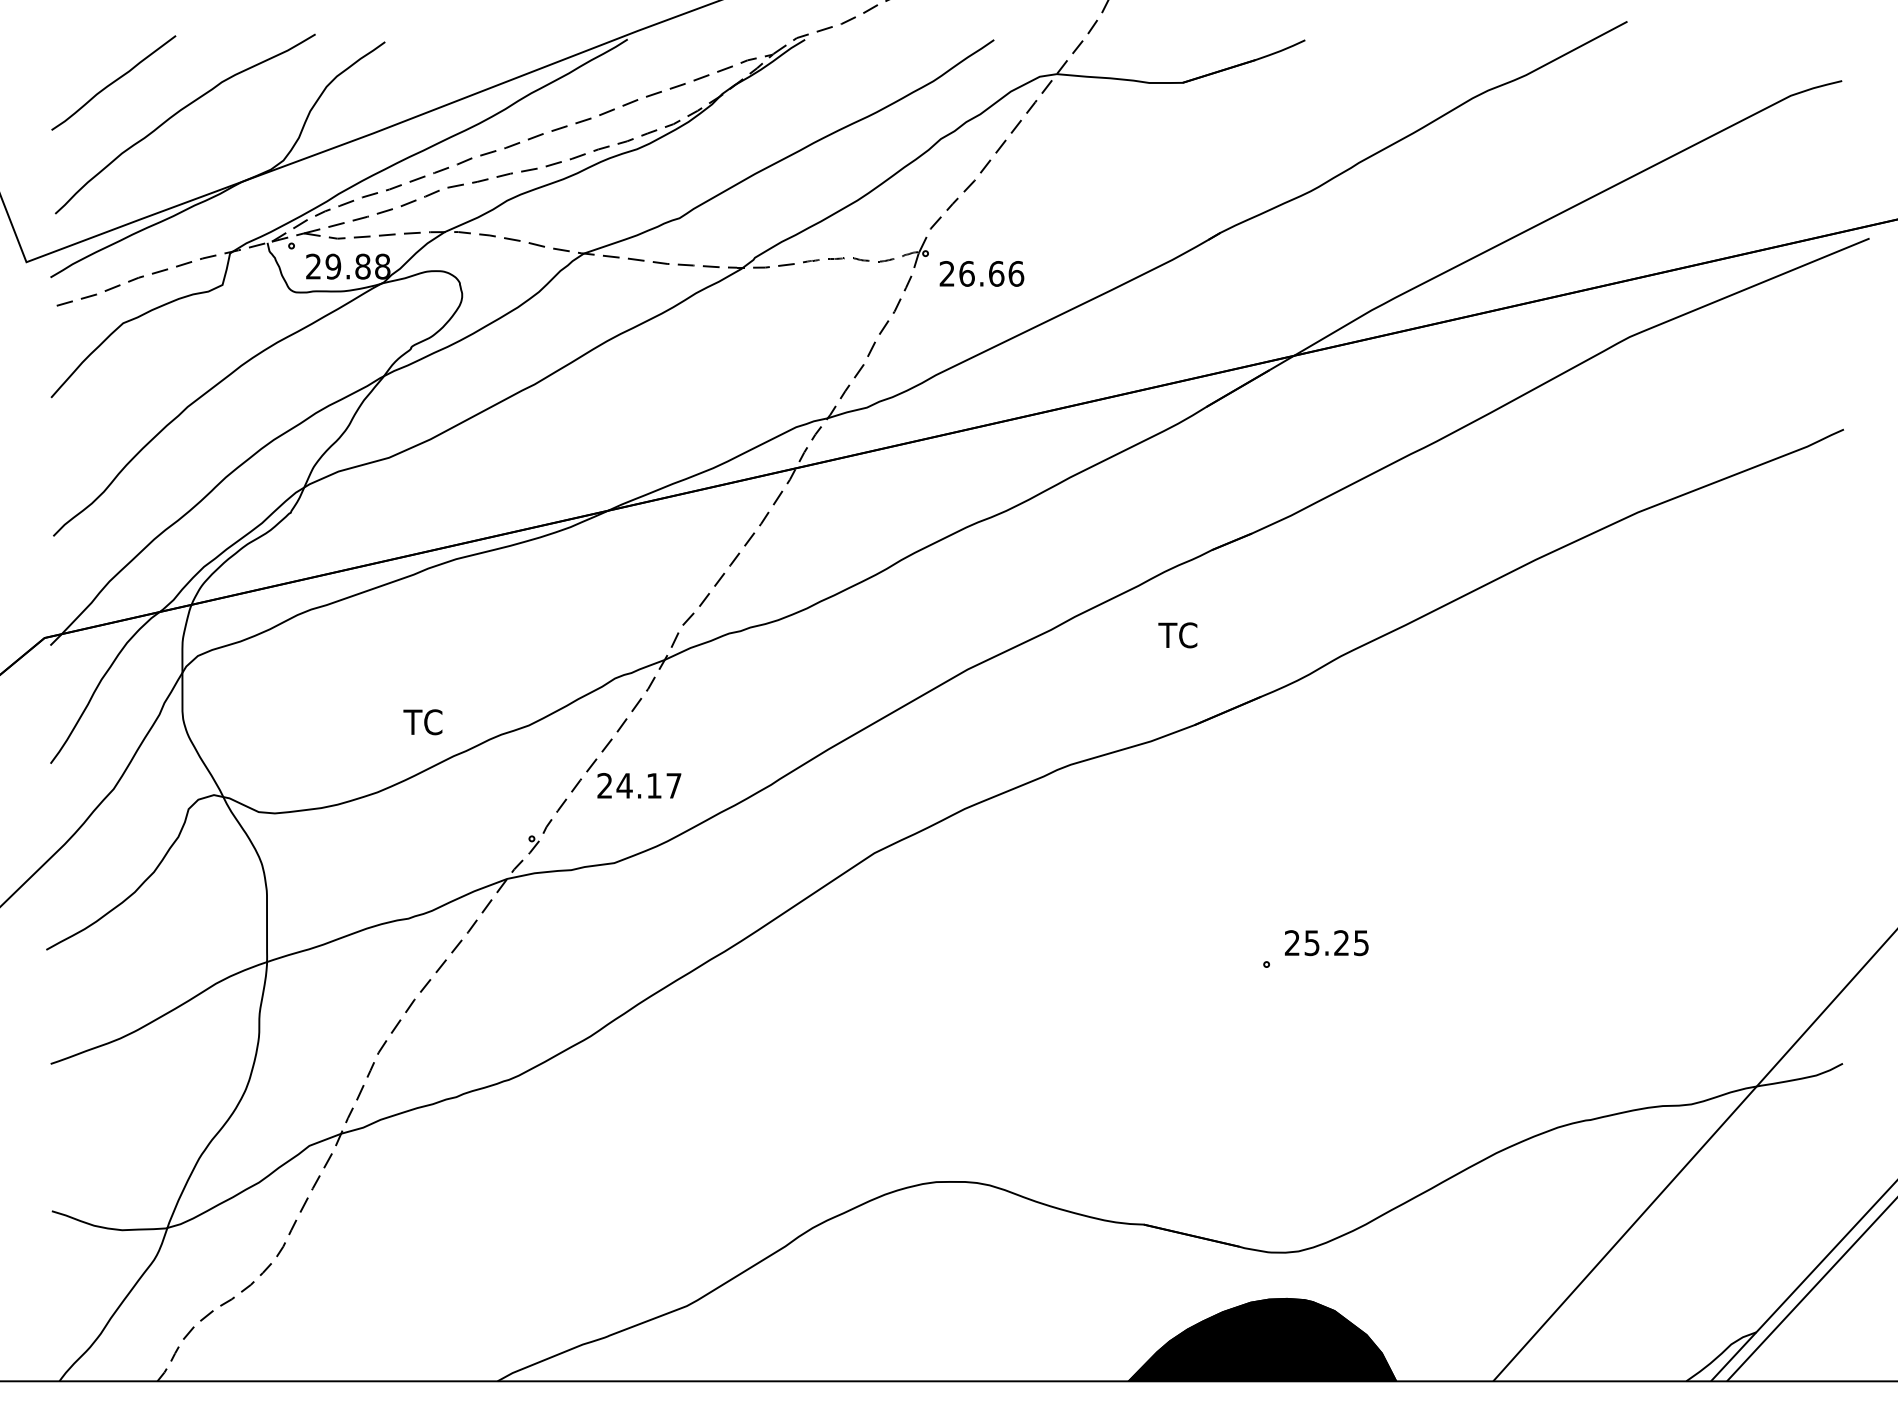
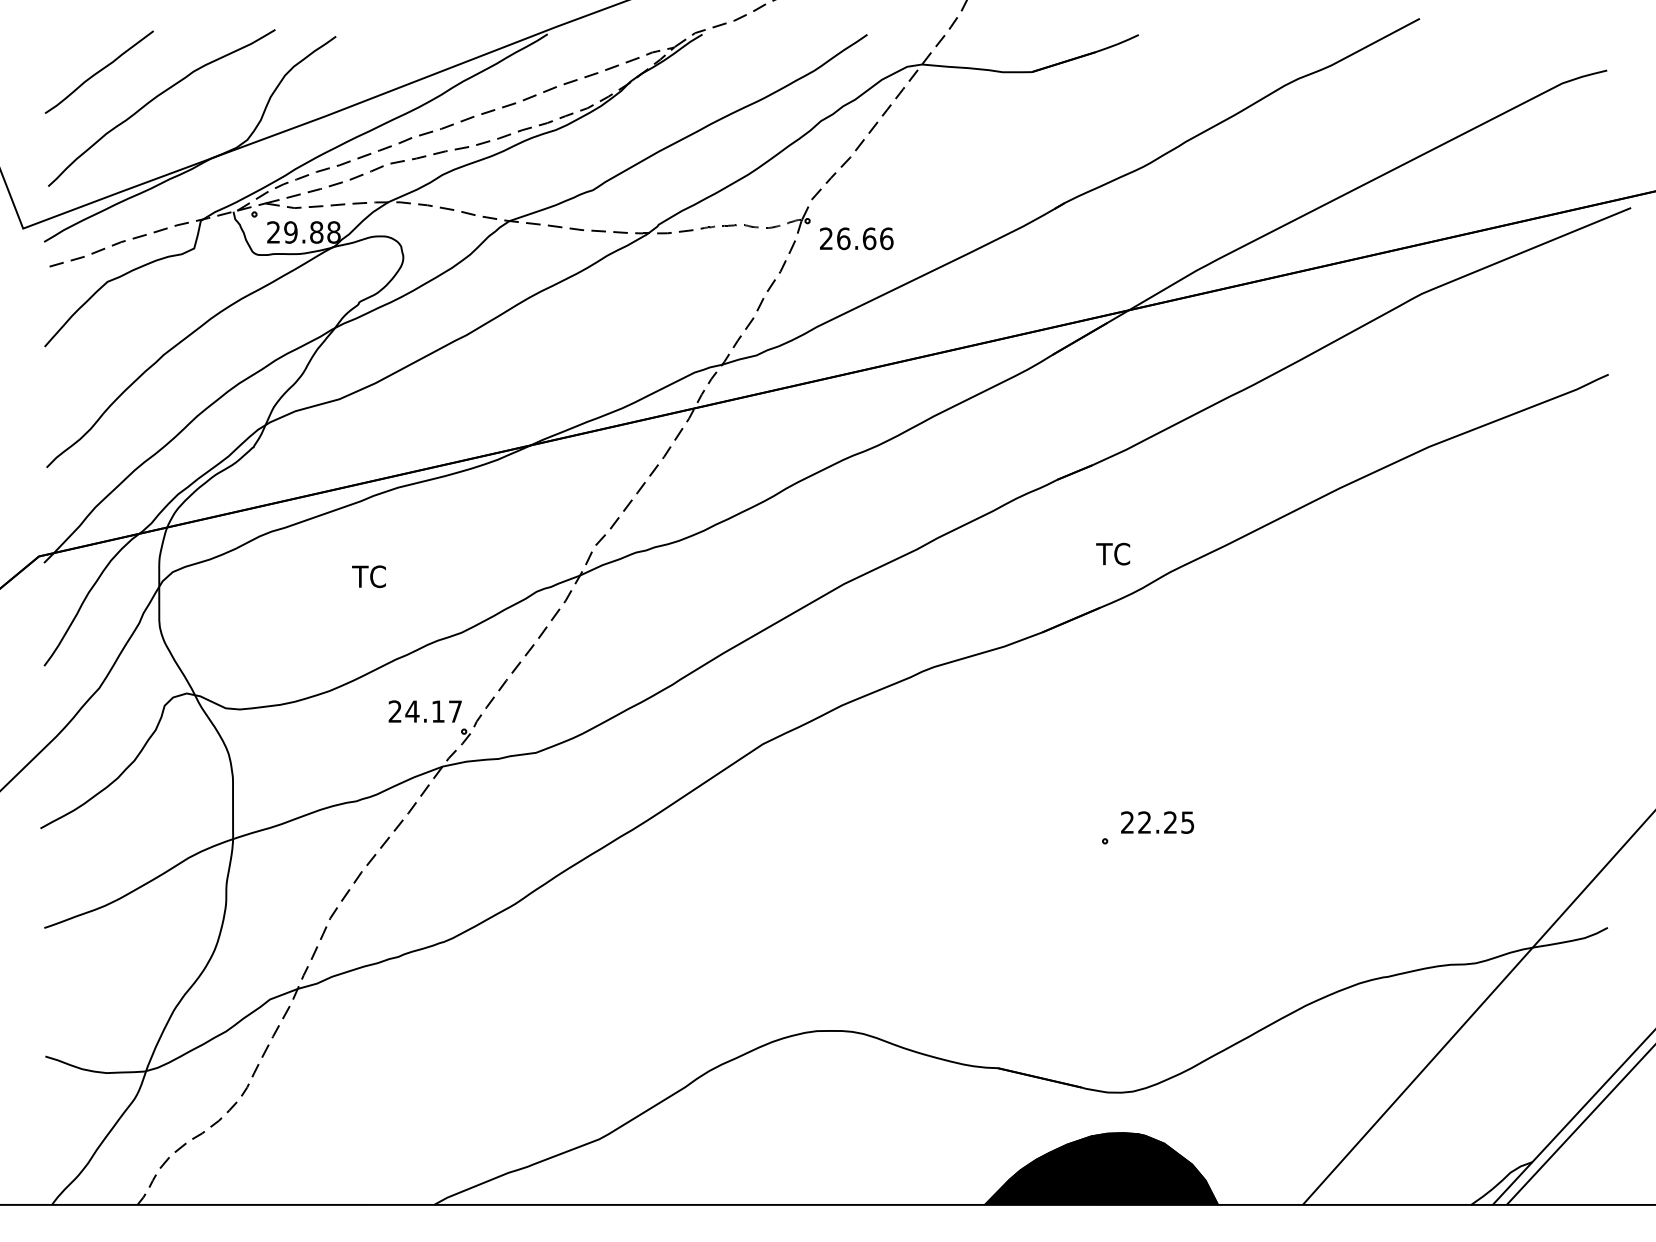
text: (1177, 635) -> (1112, 554), moved
text: (422, 722) -> (368, 576), moved
text: (639, 785) -> (425, 711), moved
text: (1311, 943) -> (1144, 822), 25.25 -> 22.25

